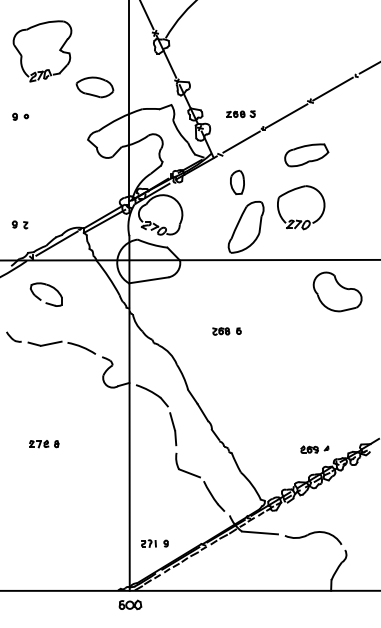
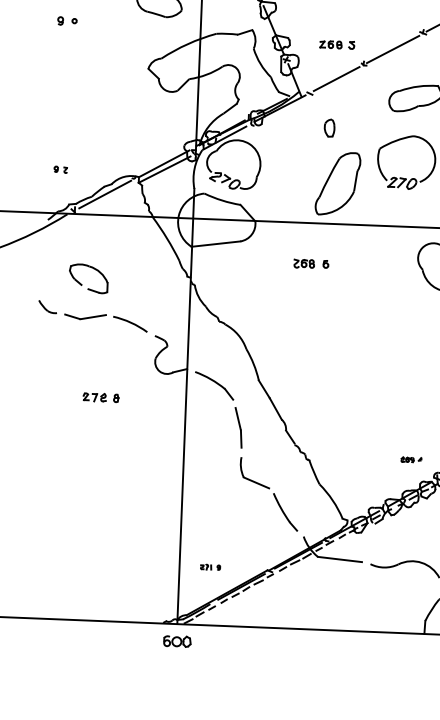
part: (20, 116) -> (67, 20), moved
part: (237, 181) -> (329, 127), size x0.6
part: (19, 224) -> (60, 169), size x0.7
part: (40, 298) -> (81, 283), moved
part: (226, 331) -> (310, 264), moved
part: (44, 444) -> (101, 398), moved
part: (314, 449) -> (410, 459), size x0.6
part: (154, 543) -> (210, 567), size x0.6

